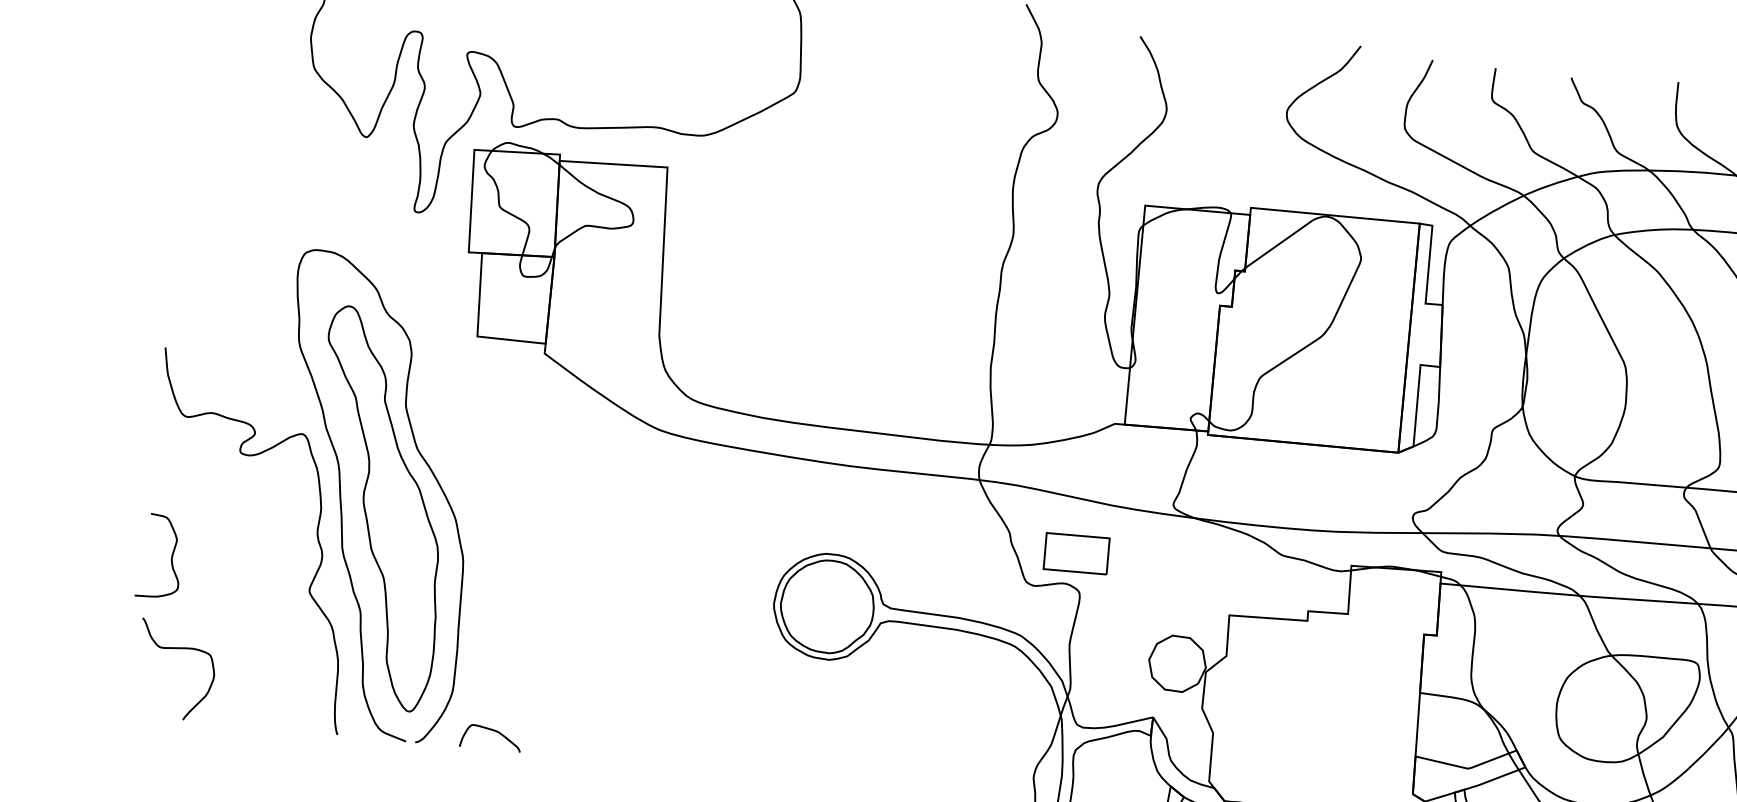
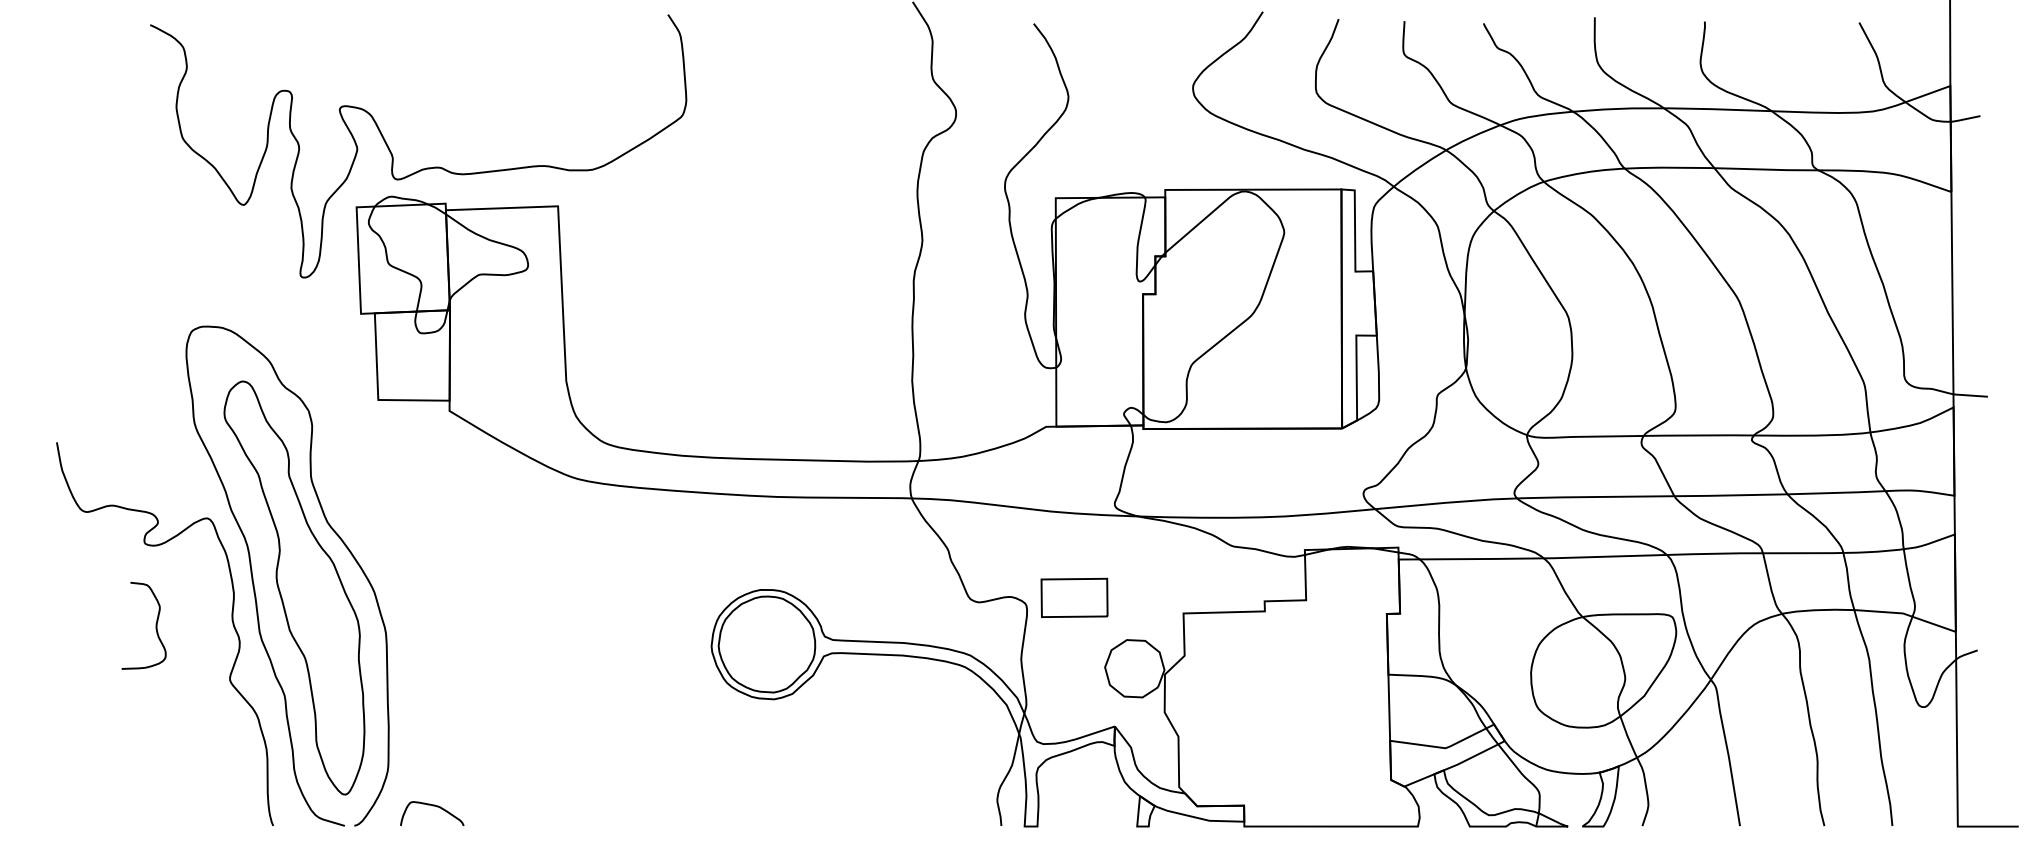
part: (1076, 553) -> (1074, 597), moved
curve: (171, 557) -> (155, 625), moved
curve: (176, 649) -> (98, 753), removed

